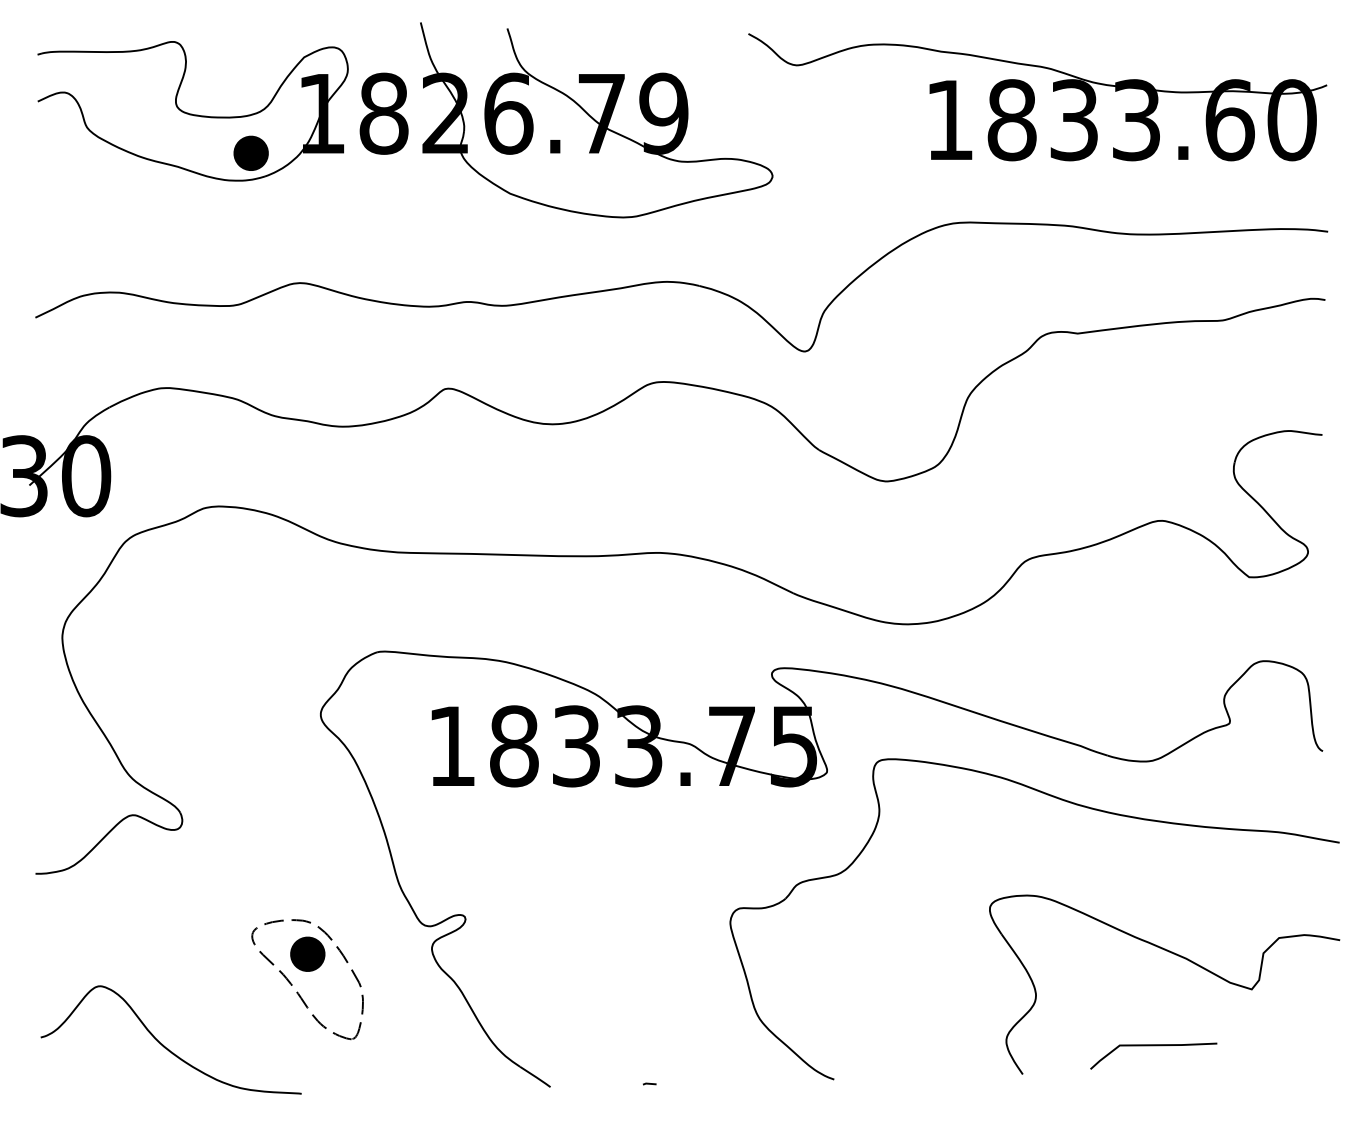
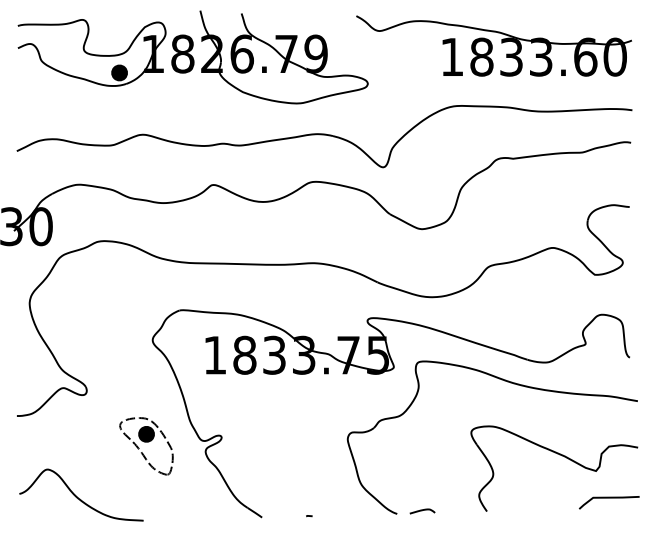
part: (307, 979) -> (146, 446), moved
line: (1151, 1047) -> (608, 498), moved
curve: (887, 1074) -> (422, 511), added

